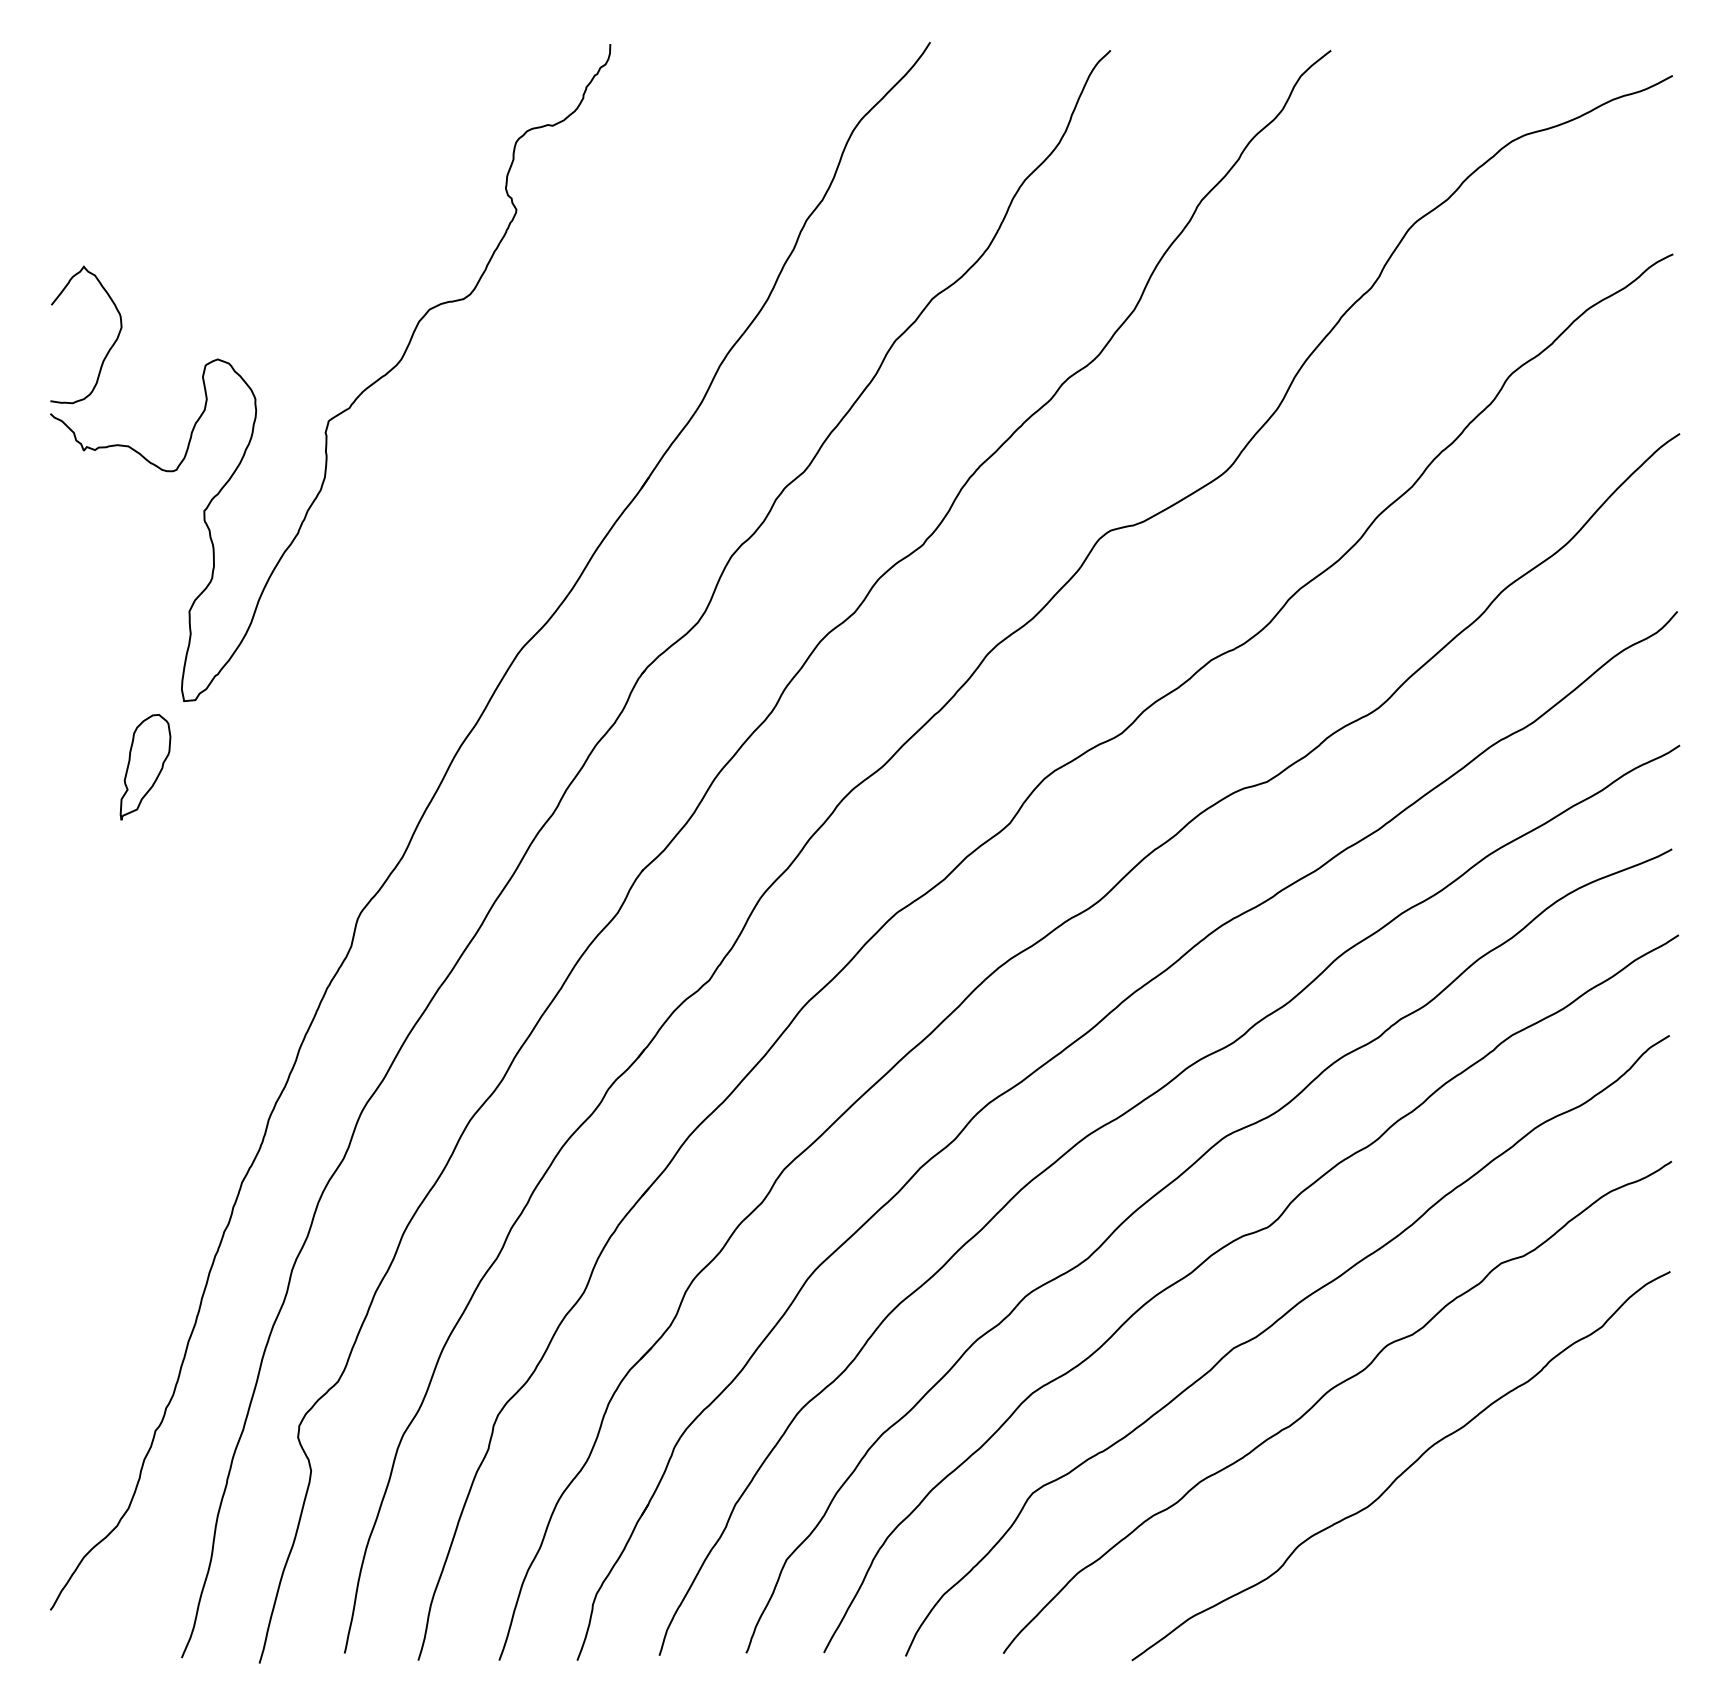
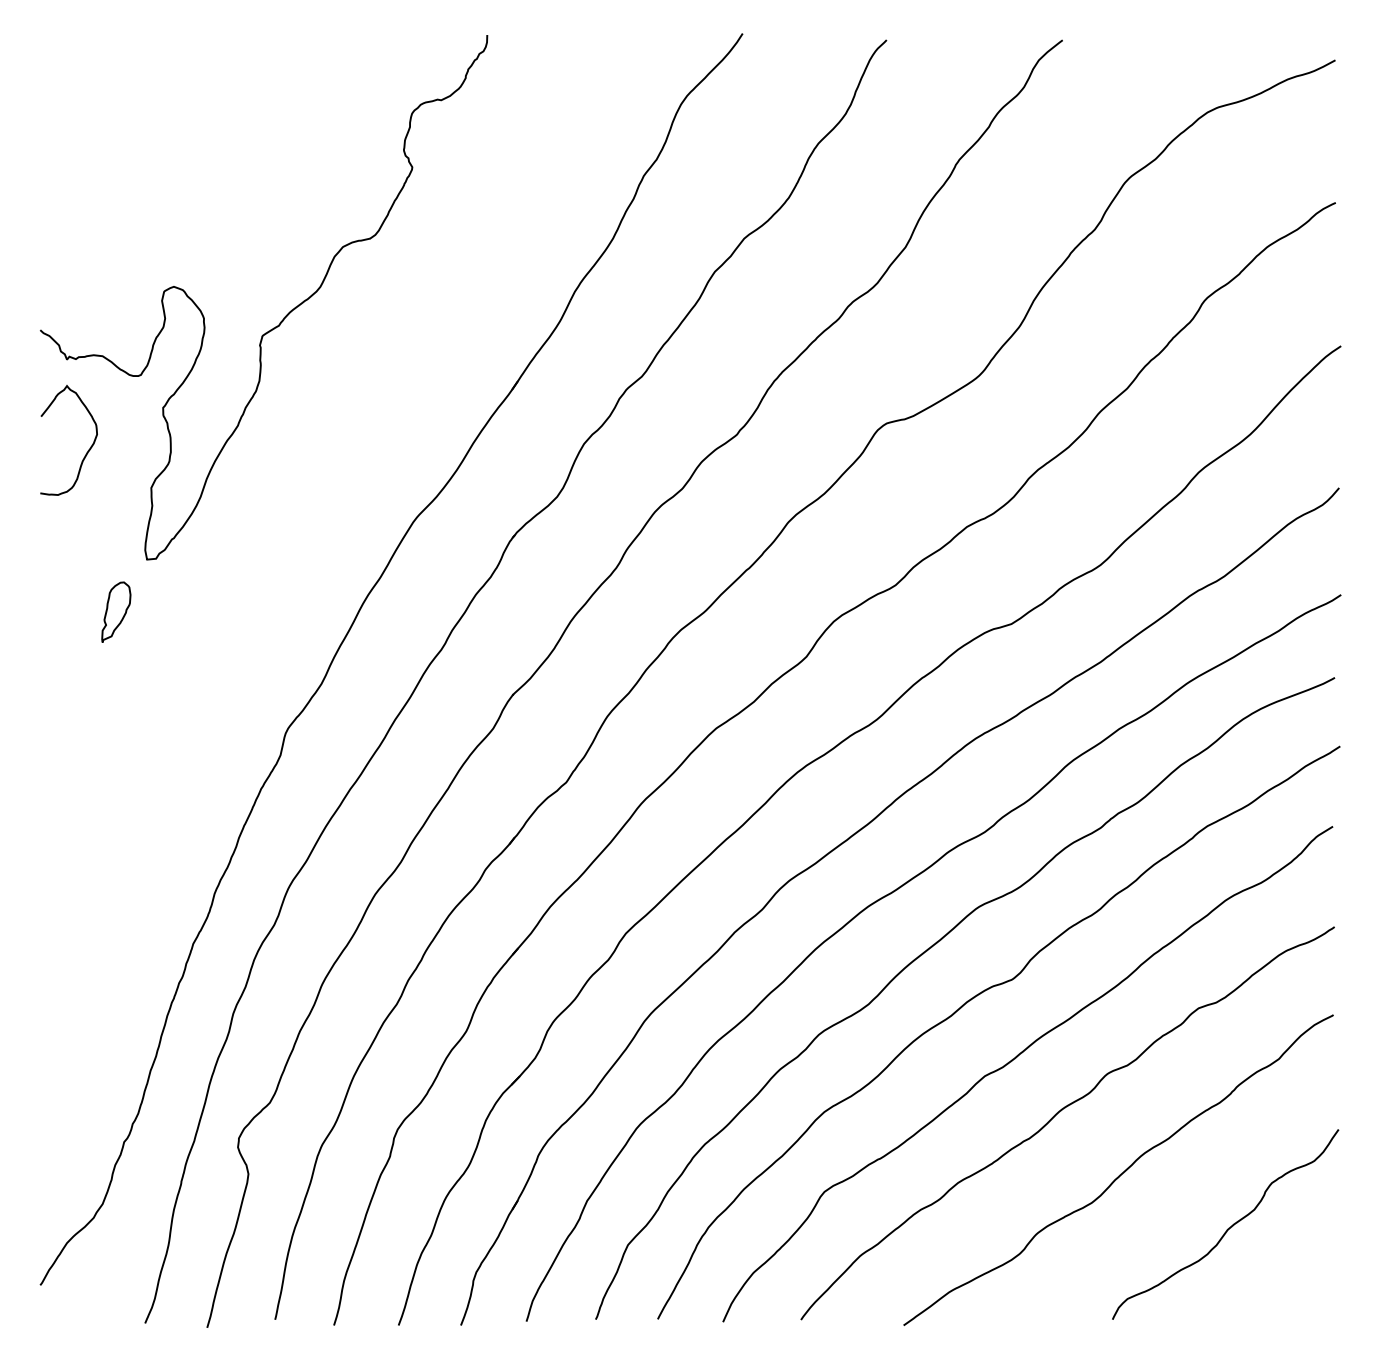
curve: (109, 348) -> (87, 451), moved
part: (145, 766) -> (116, 611), size x0.71
curve: (1537, 1539) -> (1227, 1228), added

